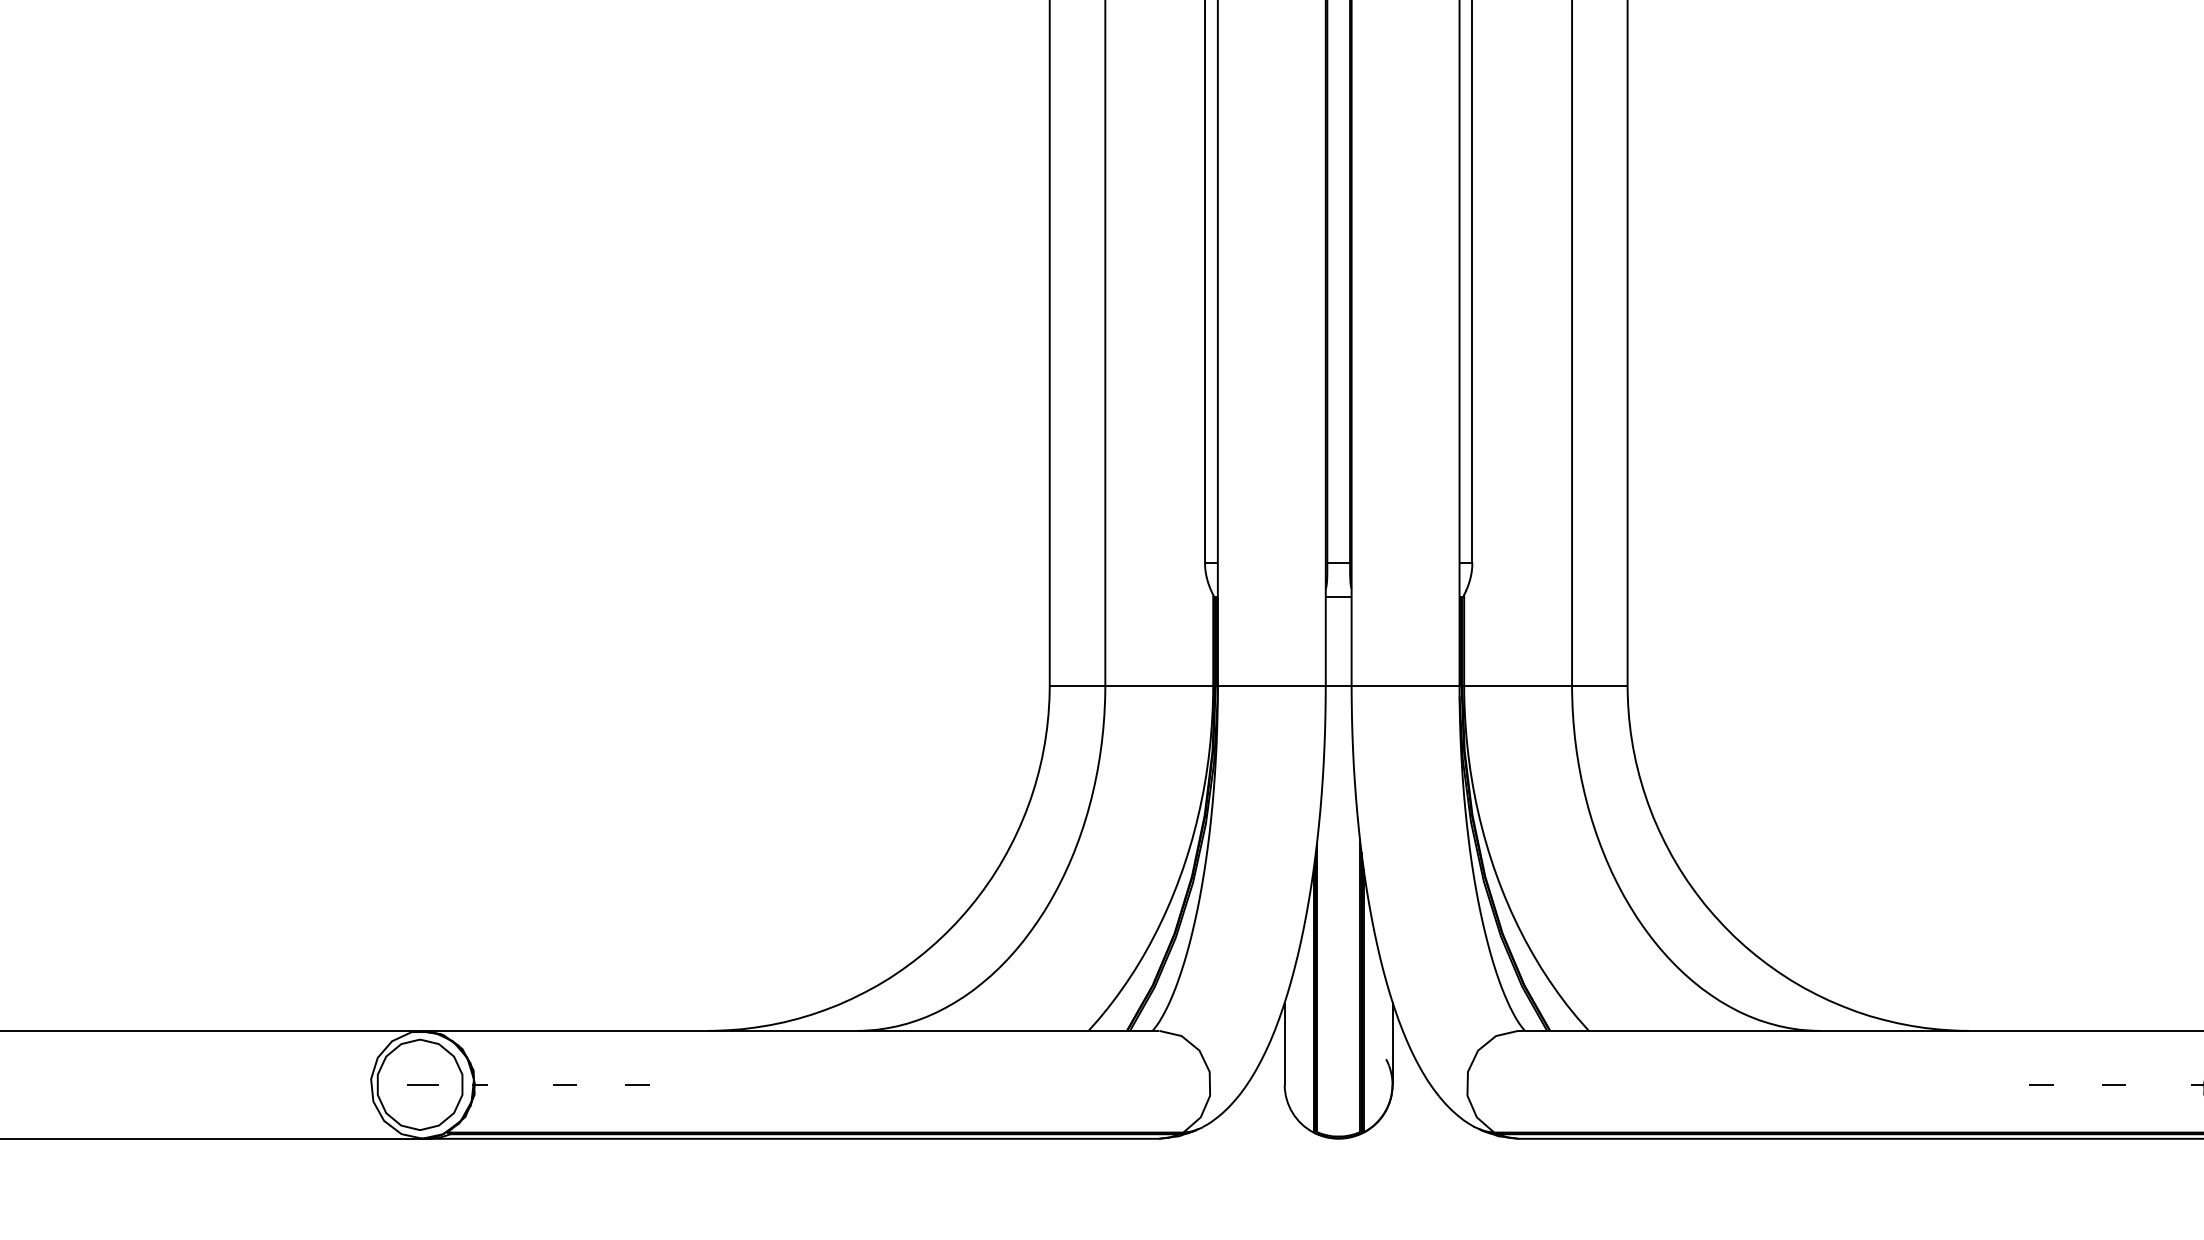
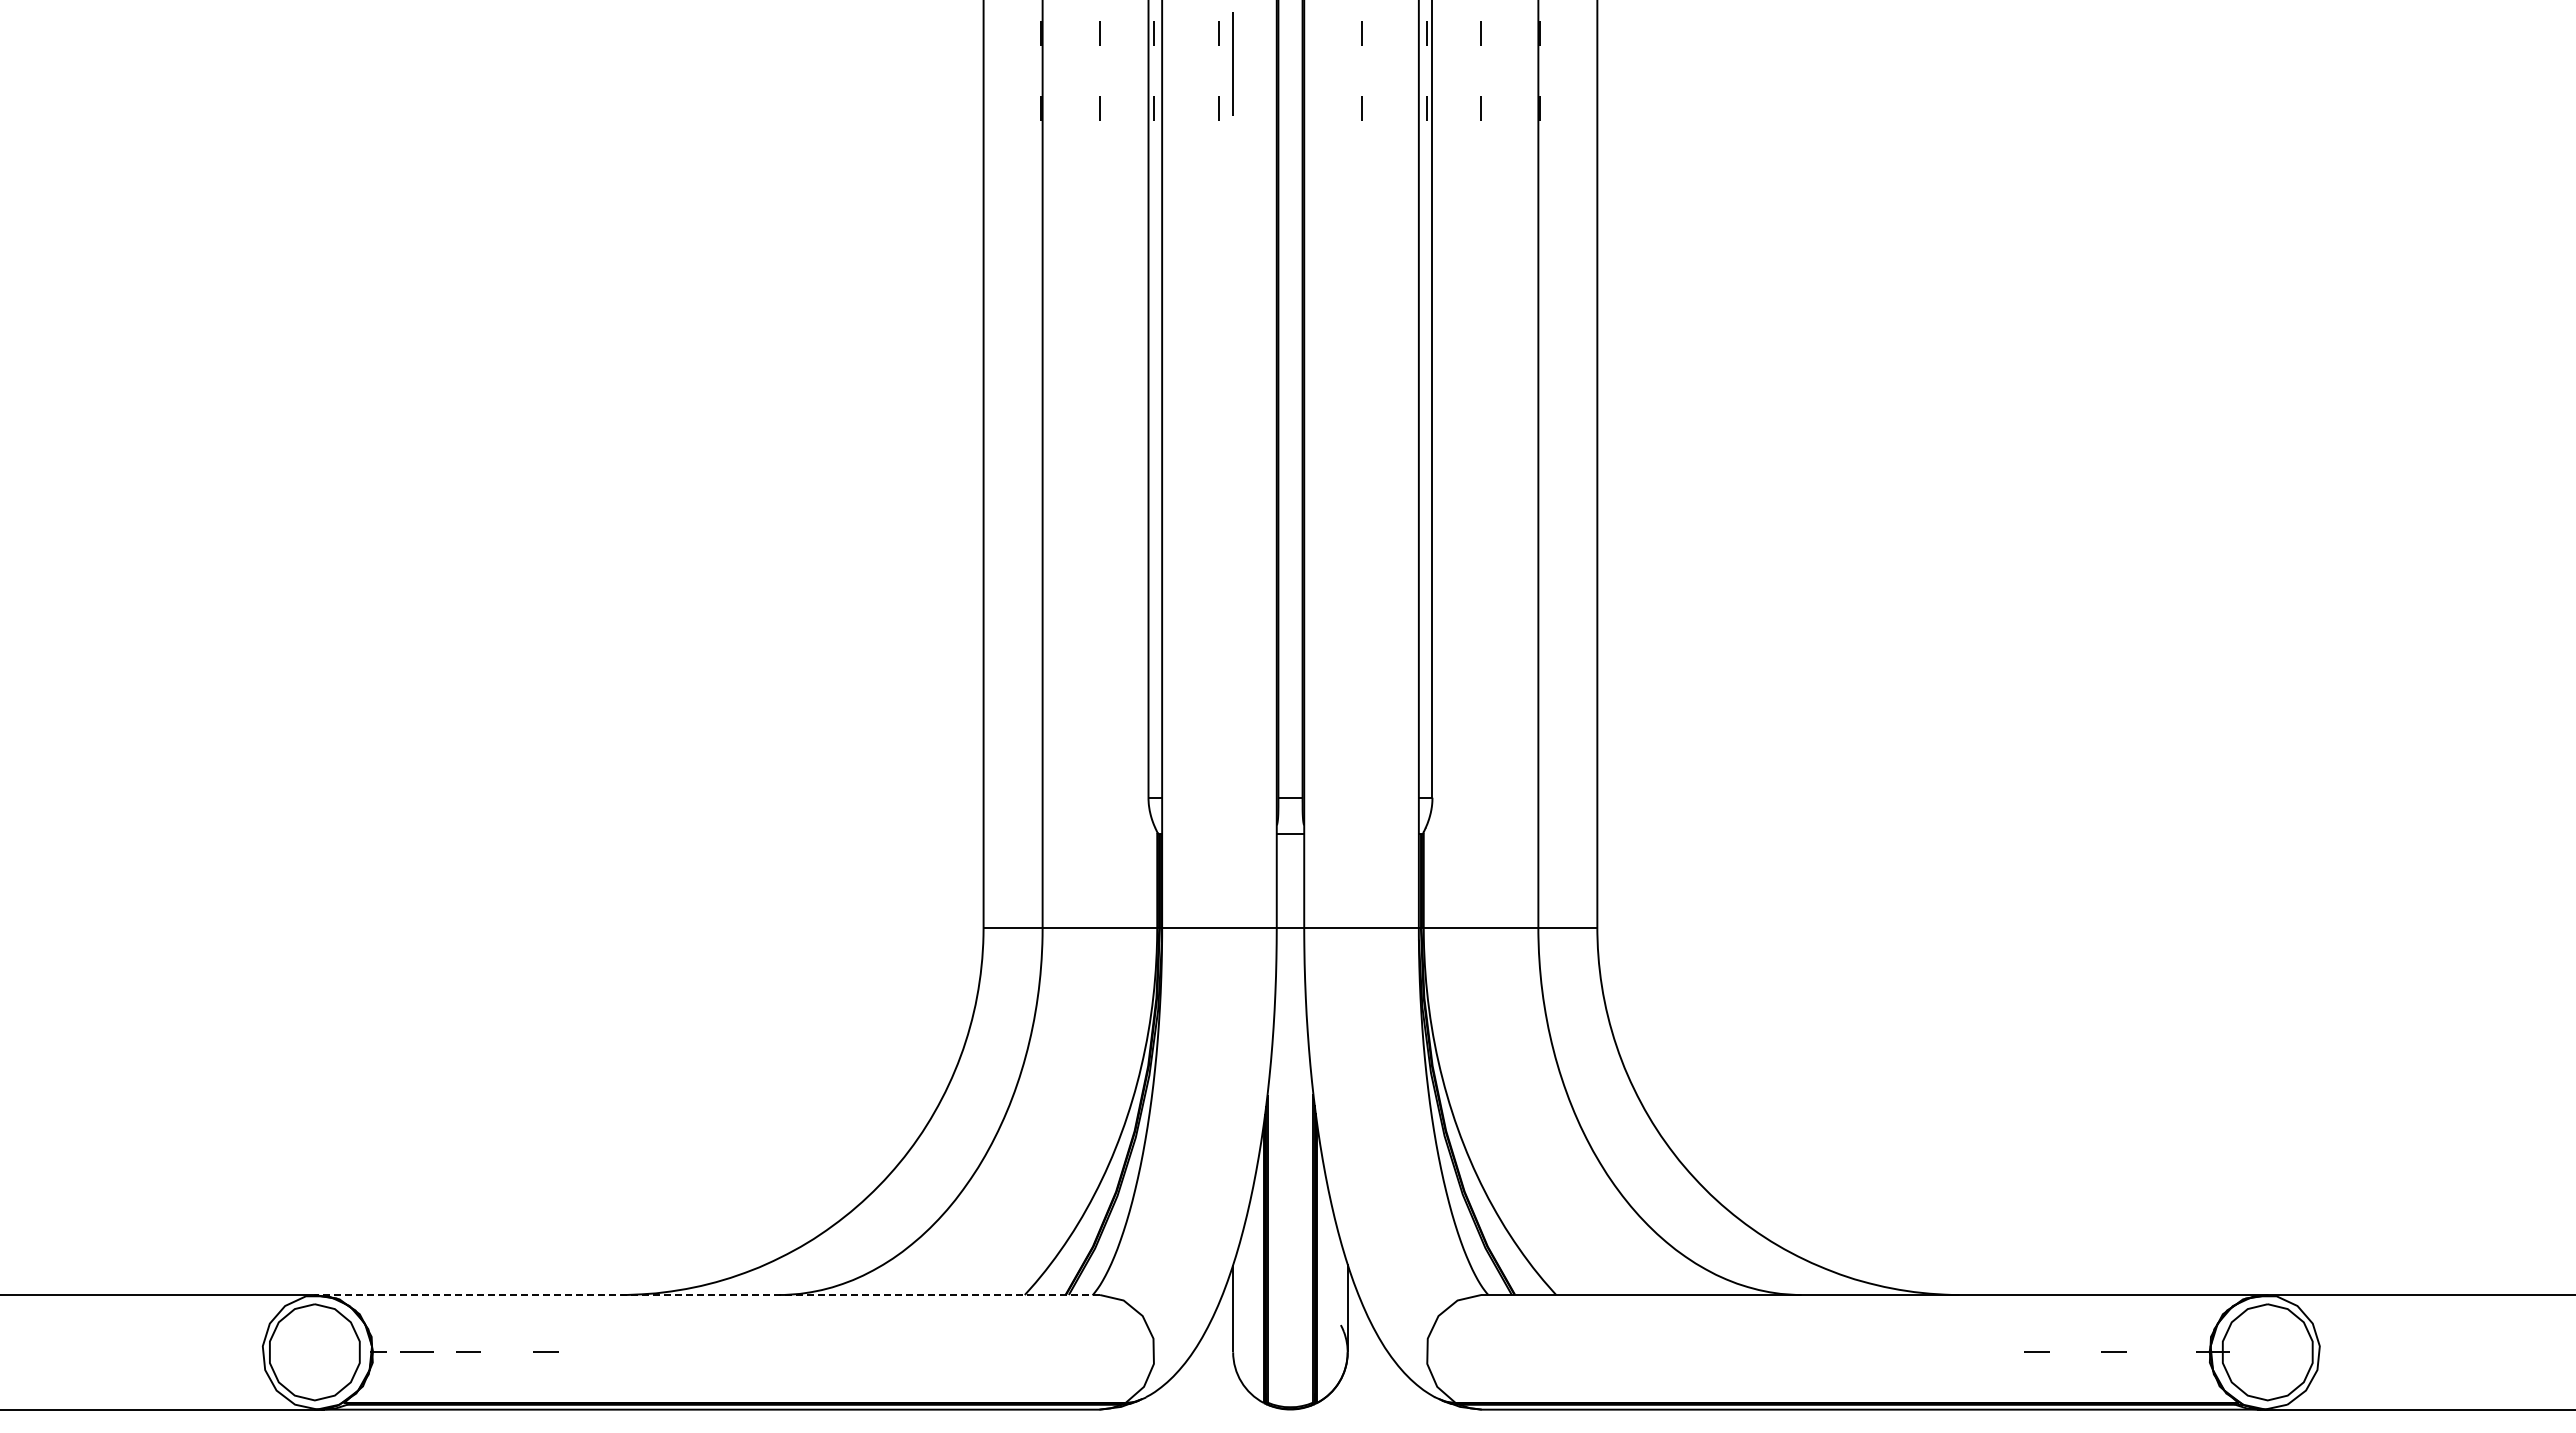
line: (791, 1030) -> (709, 1294), solid -> dashed
line: (422, 1084) -> (416, 1351), moved

